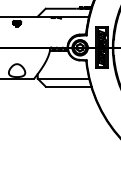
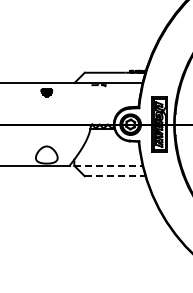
line: (64, 78) -> (109, 165), solid -> dashed
line: (68, 86) -> (115, 176), solid -> dashed

